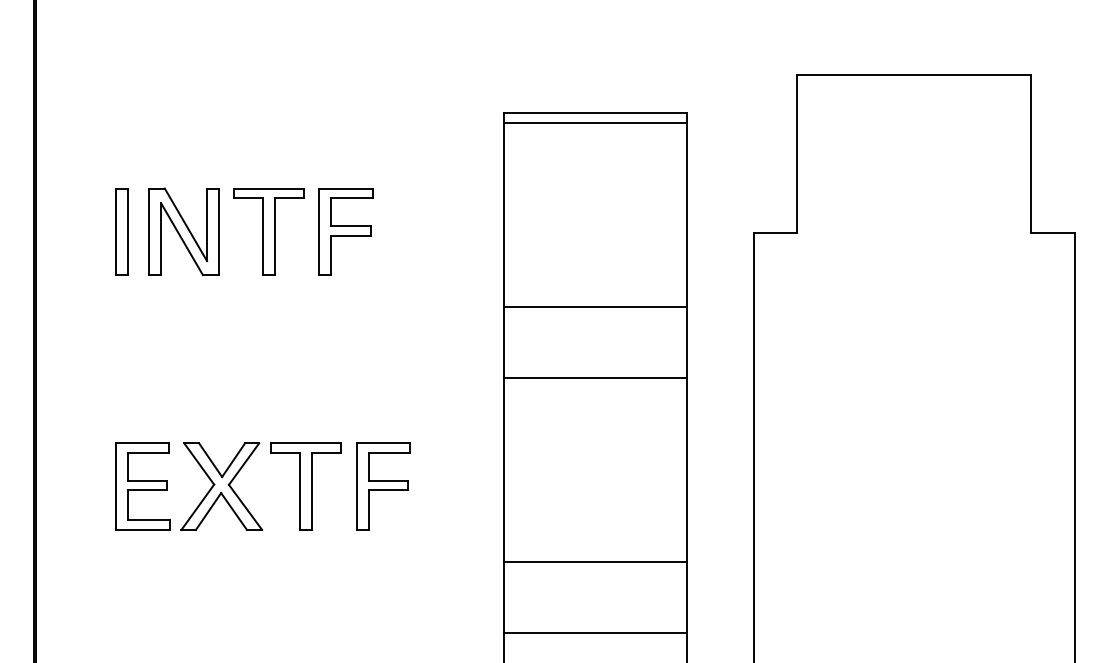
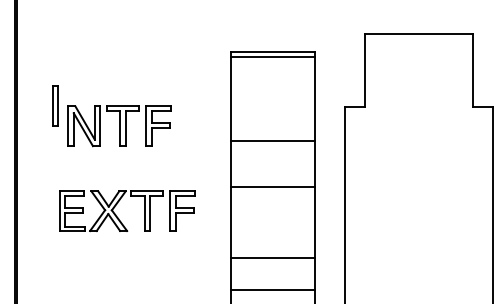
part: (260, 232) -> (119, 126), moved
line: (594, 378) -> (272, 187), moved
part: (245, 502) -> (119, 218), moved

